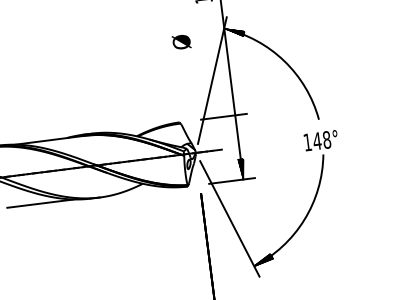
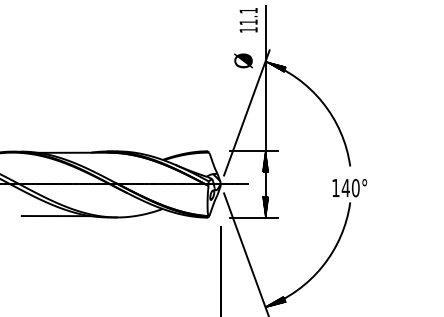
text: (181, 41) -> (243, 60), moved
hatch: (236, 125) -> (265, 161), added
text: (326, 139) -> (355, 187), 148° -> 140°

